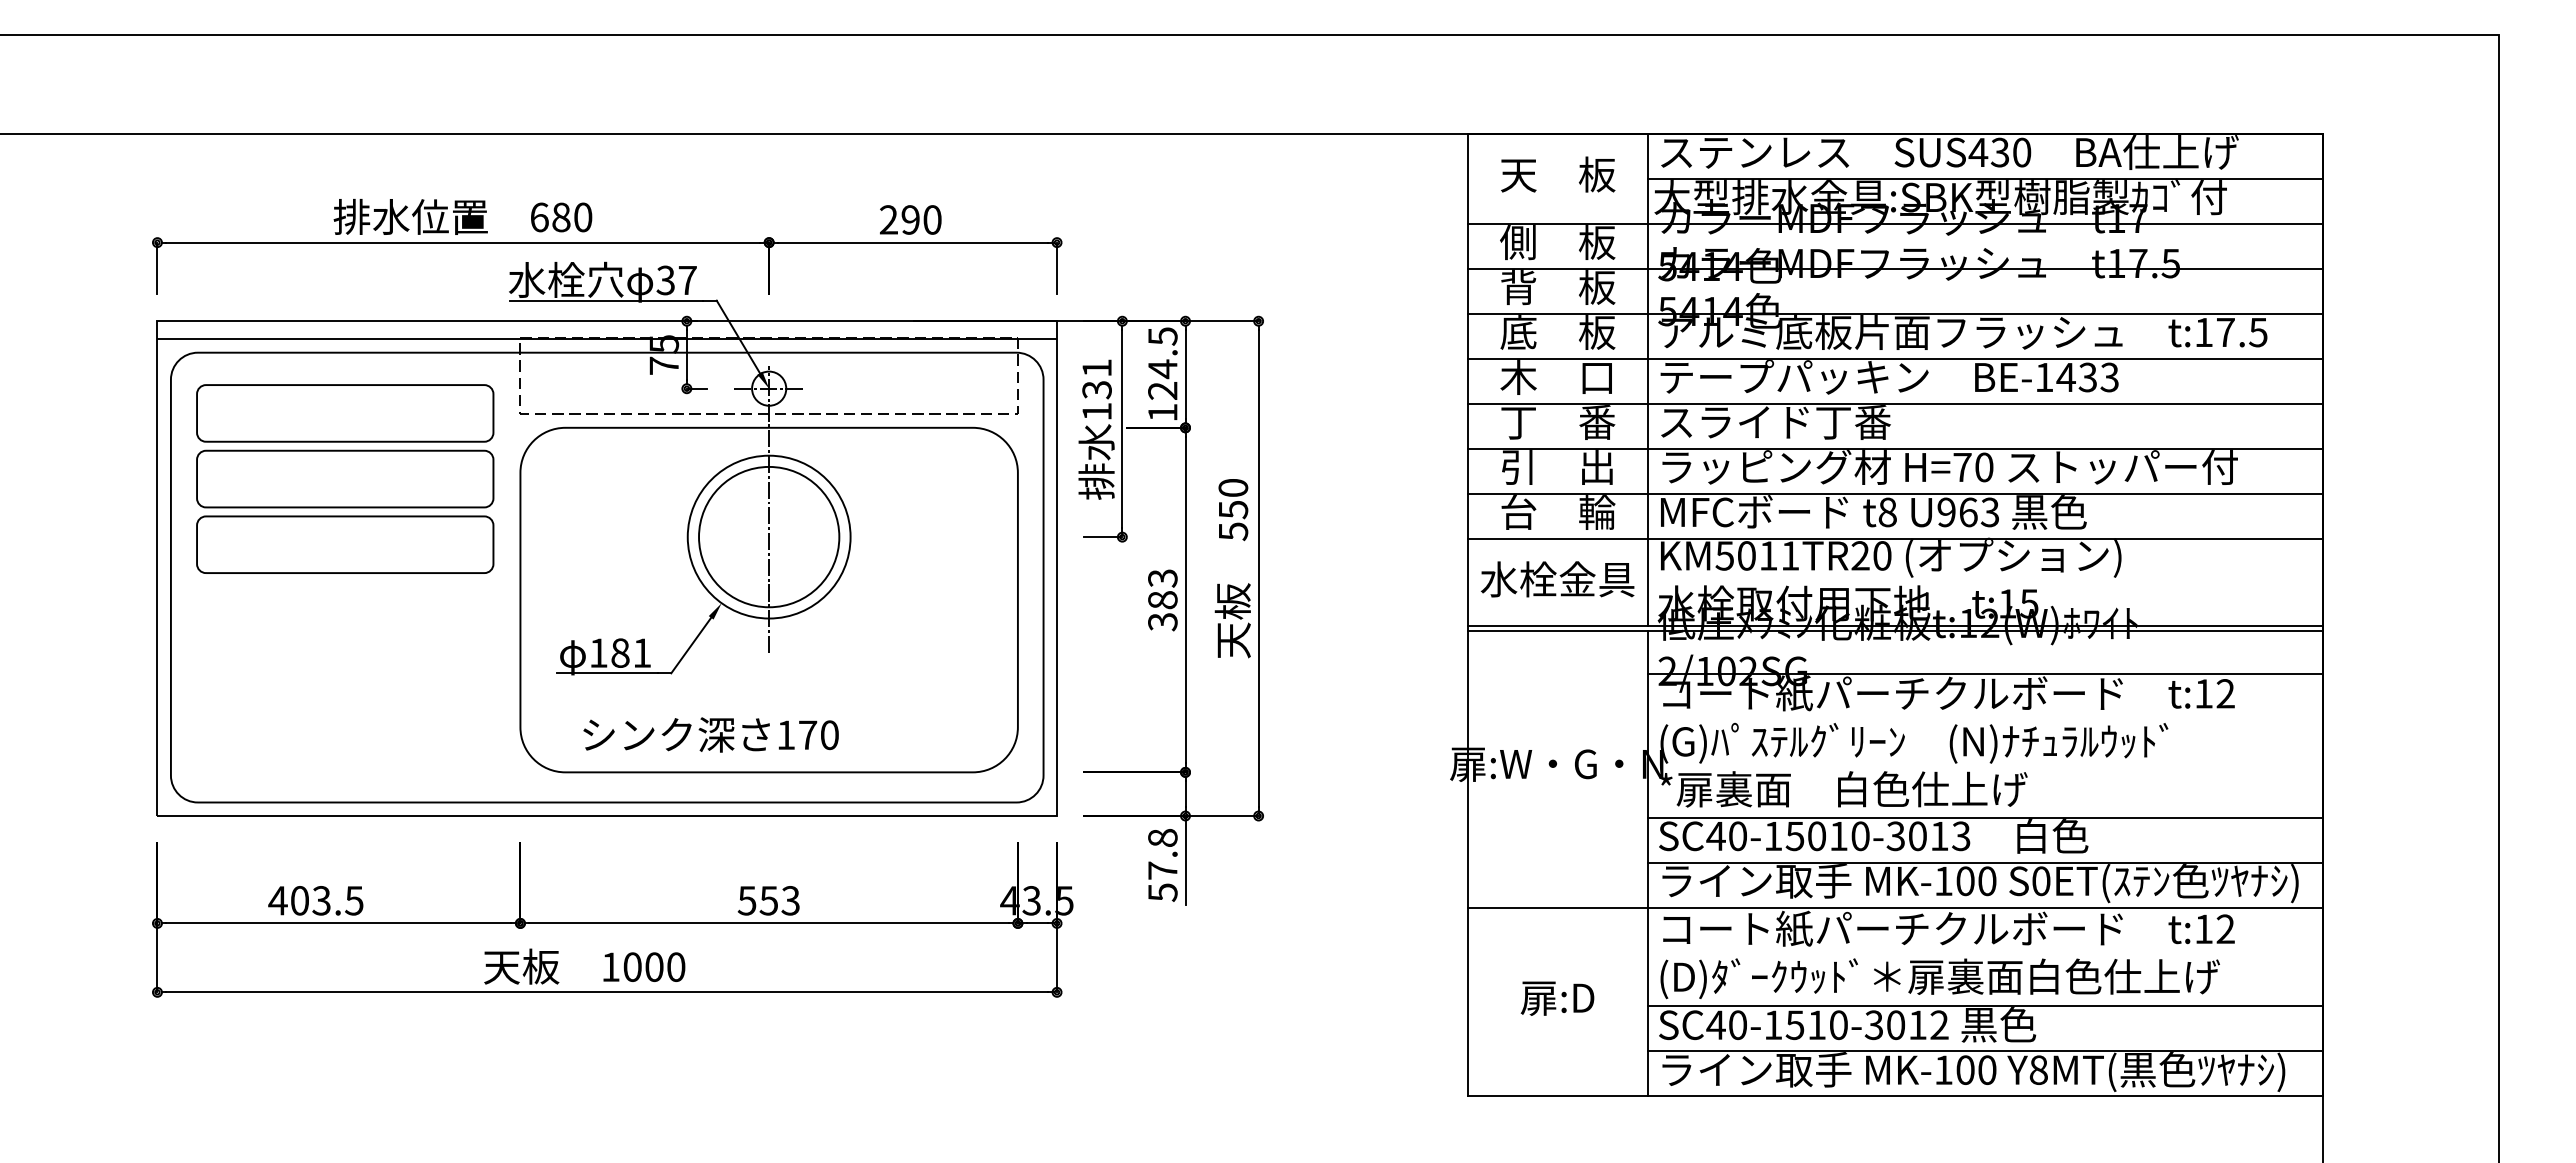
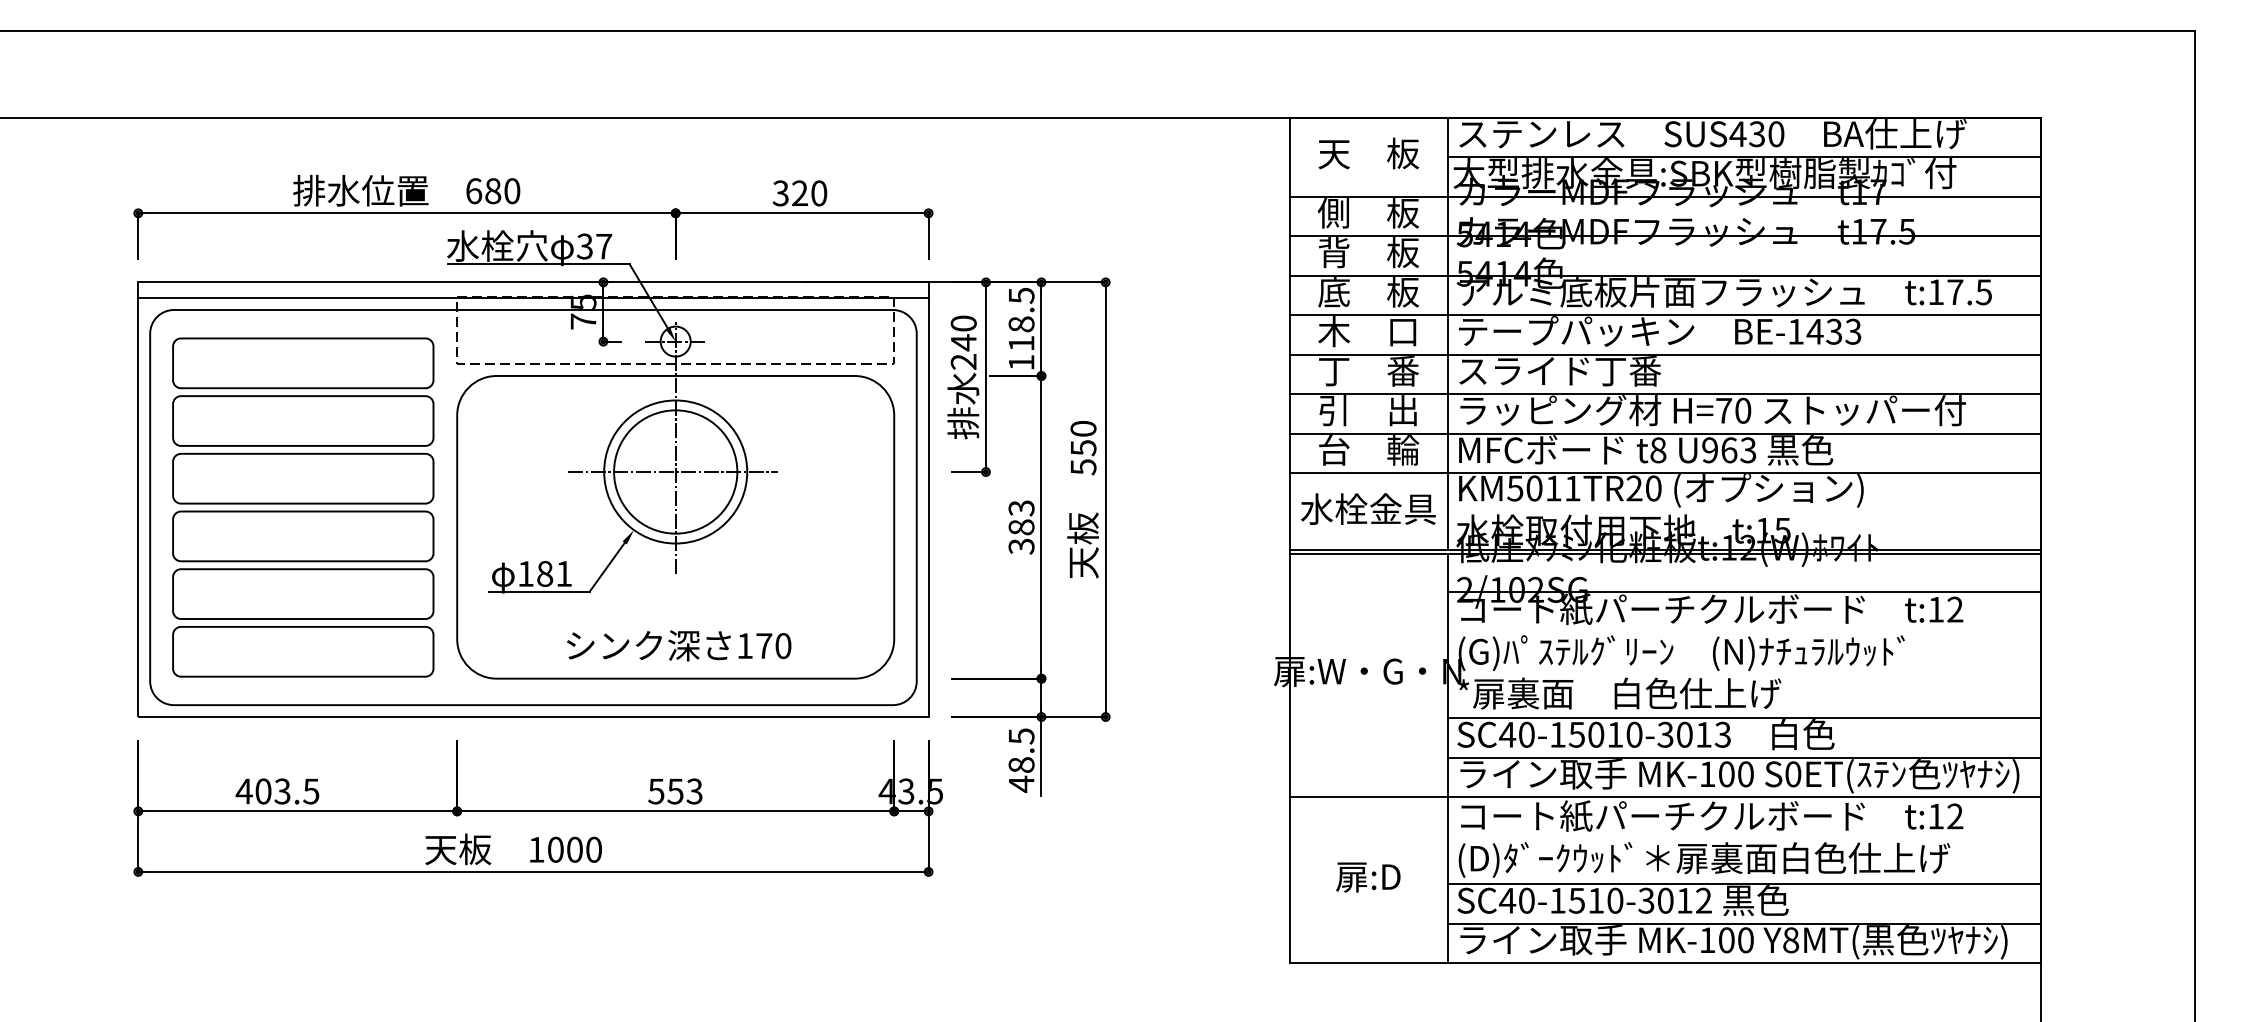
text: (899, 219) -> (790, 192), 290 -> 320
text: (1162, 379) -> (1021, 333), 124.5 -> 118.5
text: (1096, 389) -> (963, 342), 131 -> 240
line: (765, 537) -> (672, 472), added
part: (345, 675) -> (303, 593), added
text: (710, 734) -> (678, 645), moved
text: (1162, 865) -> (1021, 760), 57.8 -> 48.5

